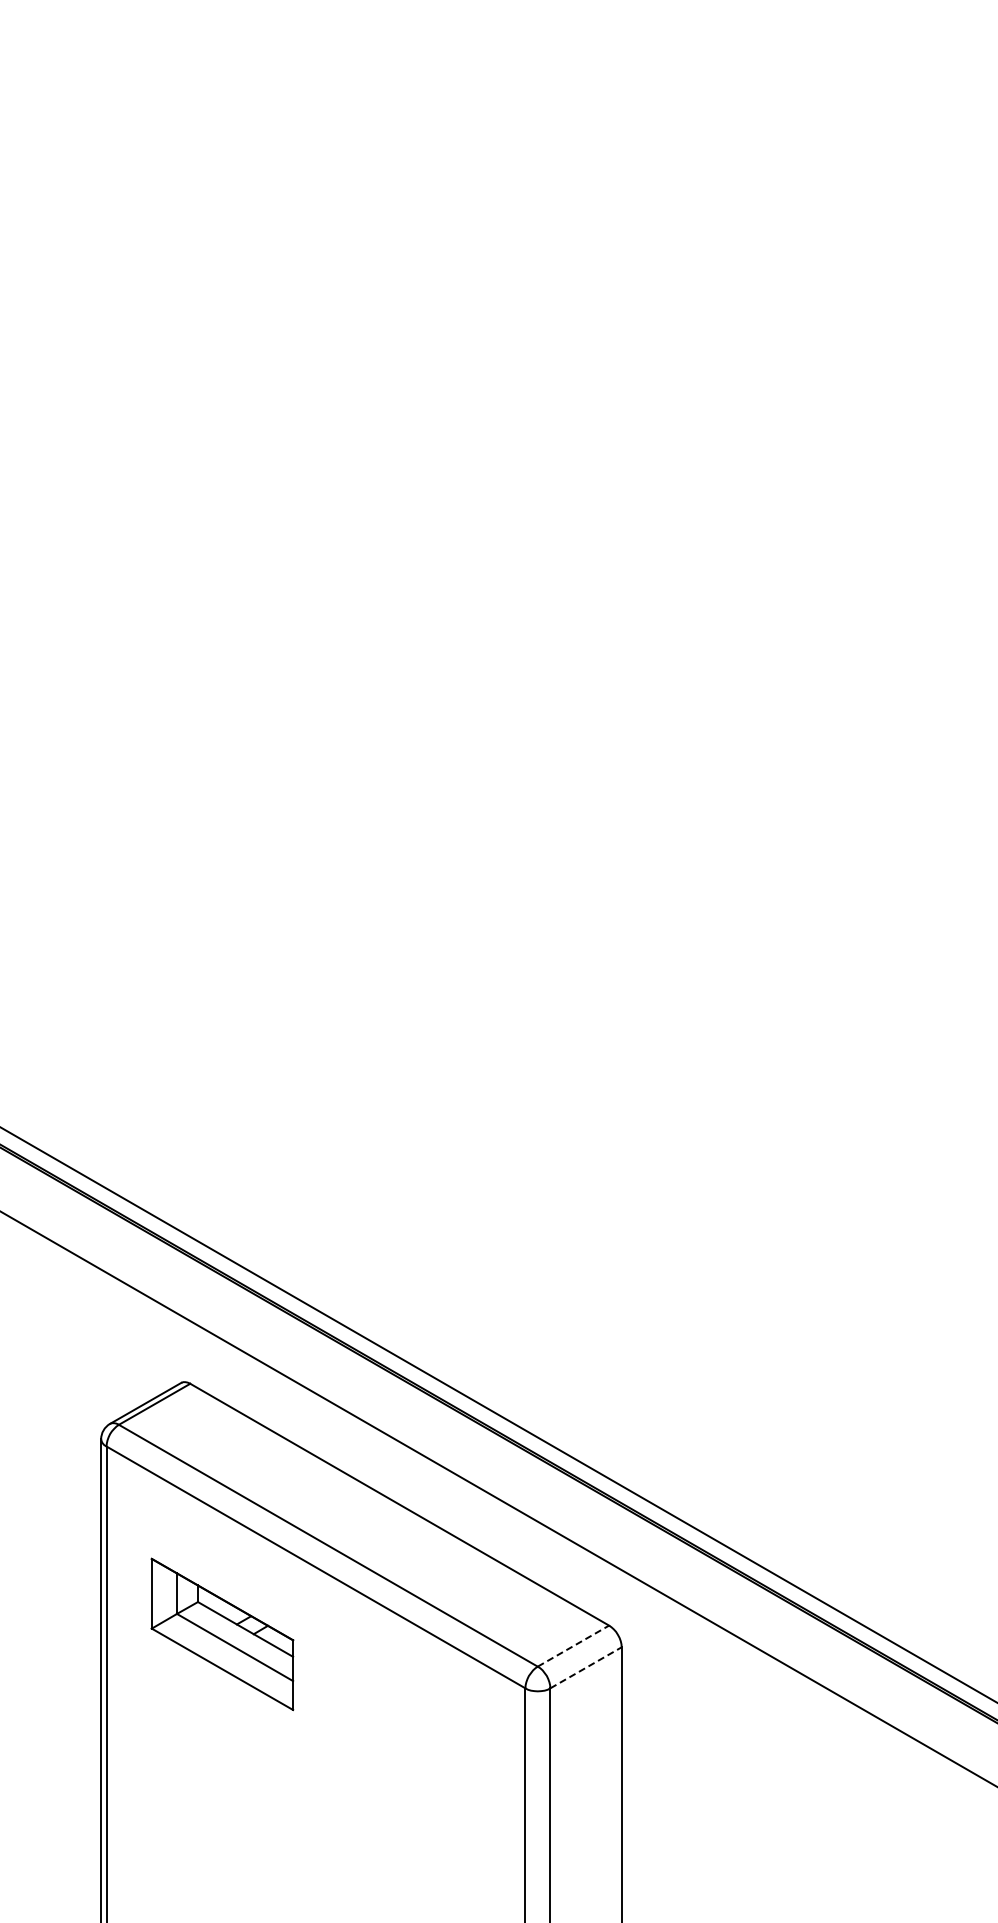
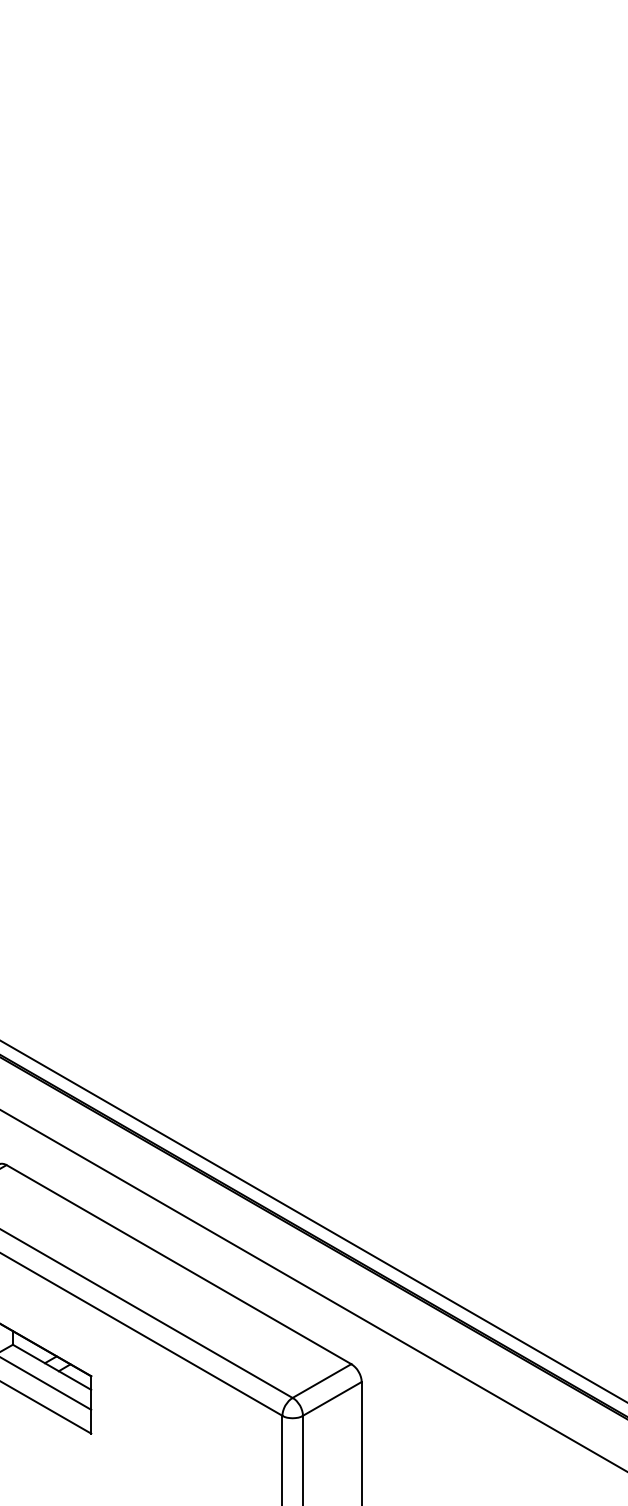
line: (573, 1645) -> (322, 1380), dashed -> solid
line: (586, 1667) -> (332, 1398), dashed -> solid

